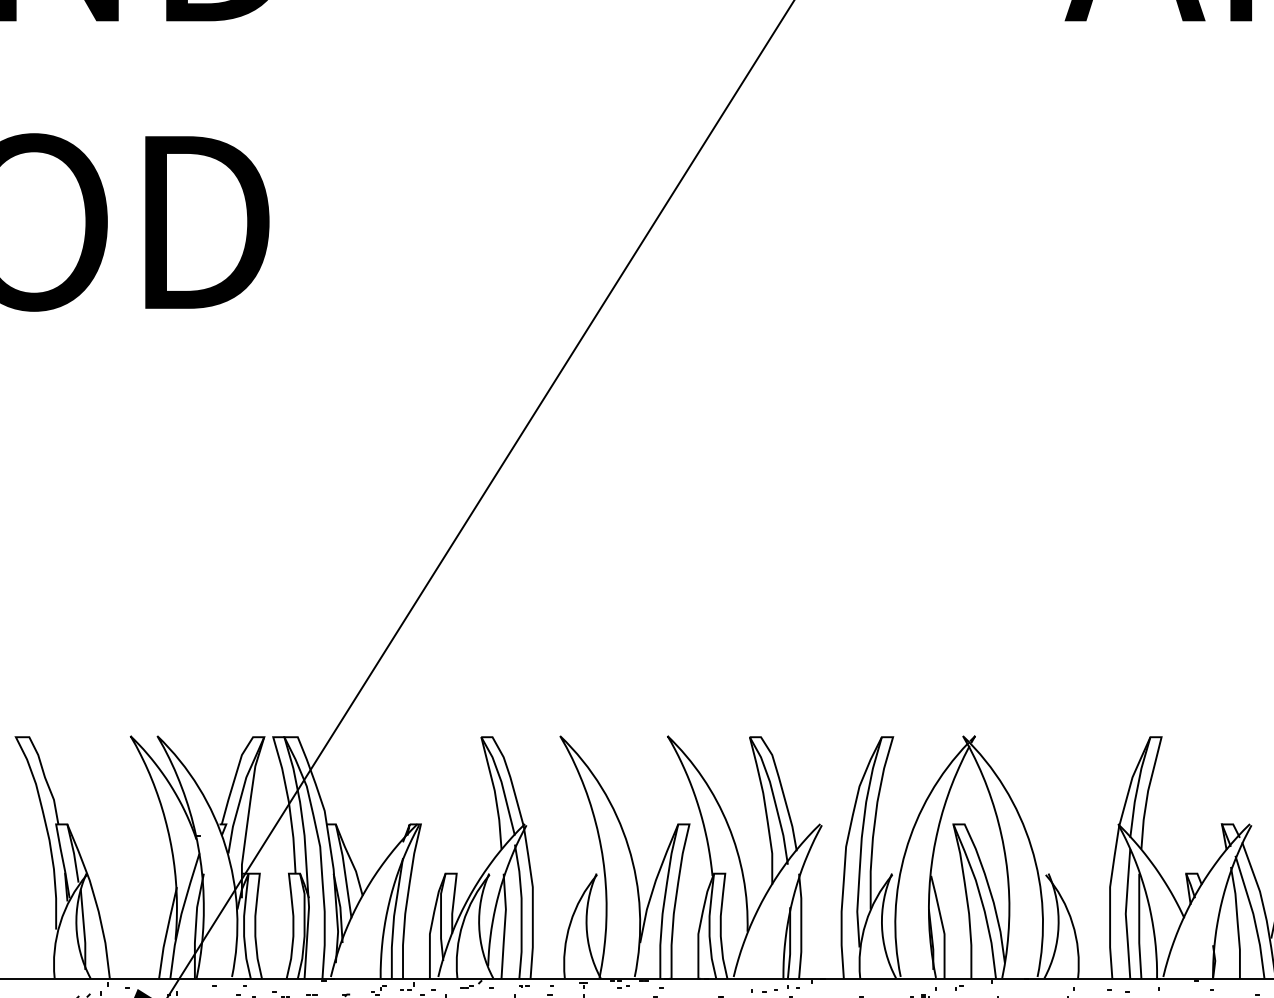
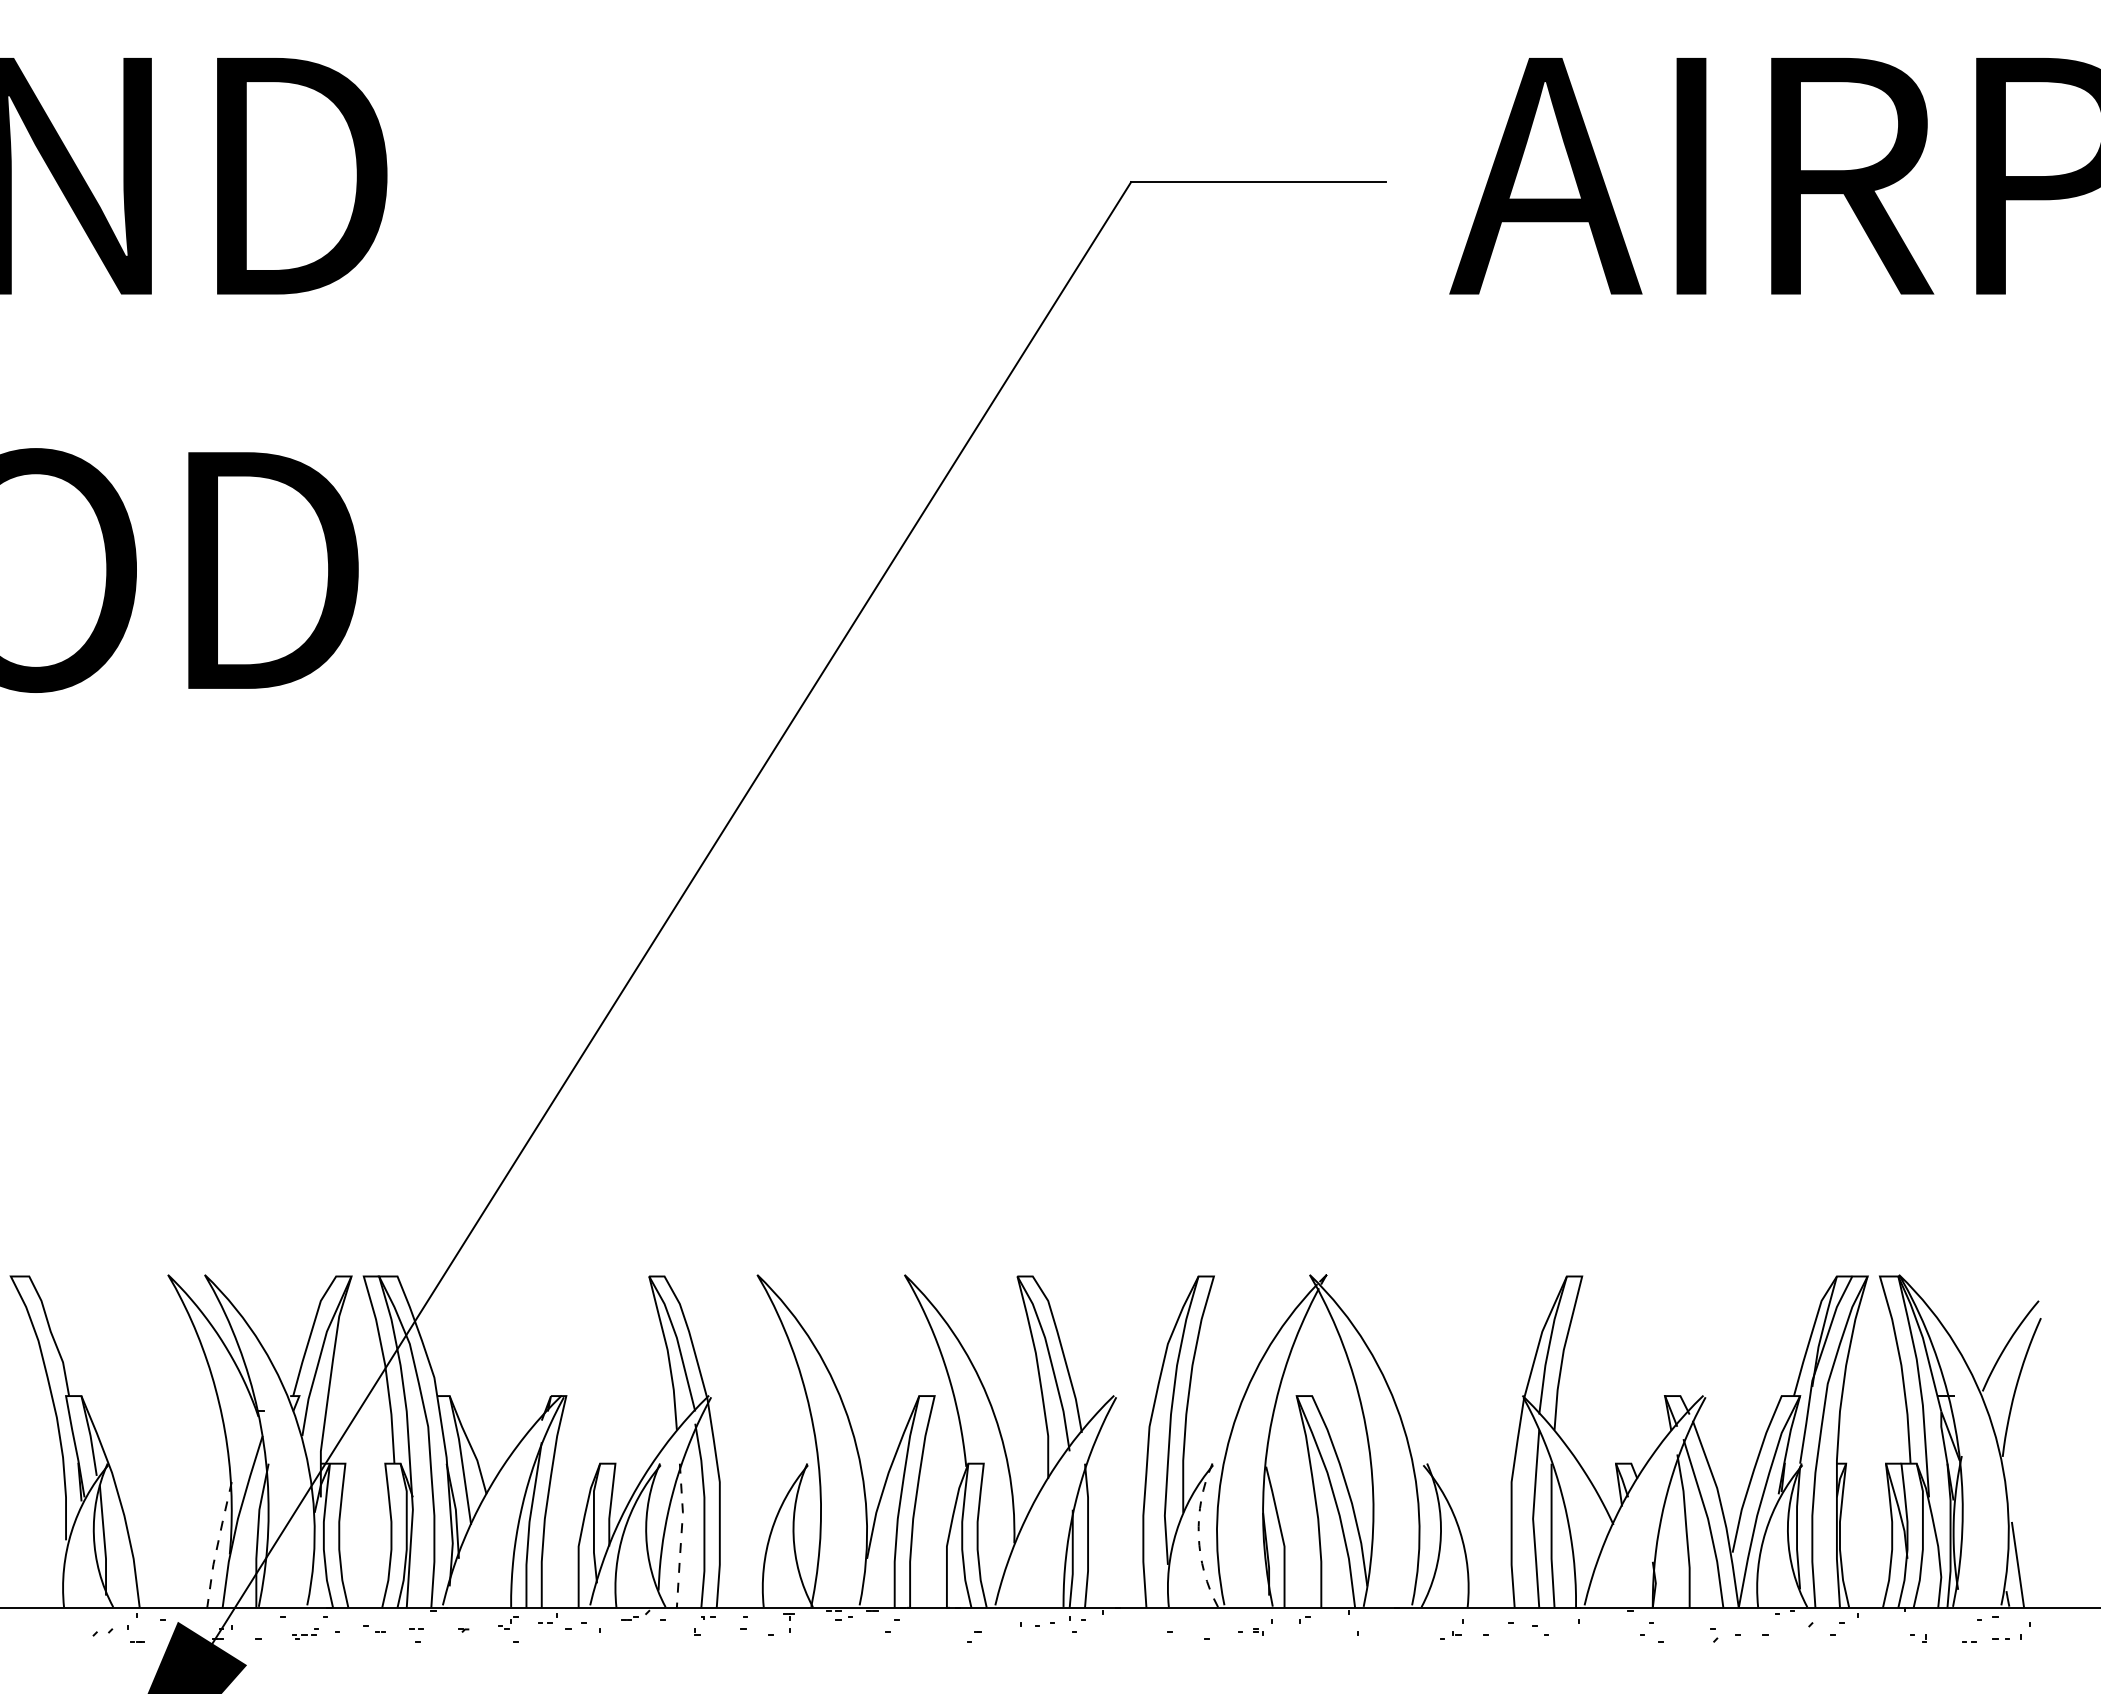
line: (504, 926) -> (681, 1536), solid -> dashed
arc: (881, 926) -> (1198, 1535), solid -> dashed
line: (166, 933) -> (217, 1545), solid -> dashed

